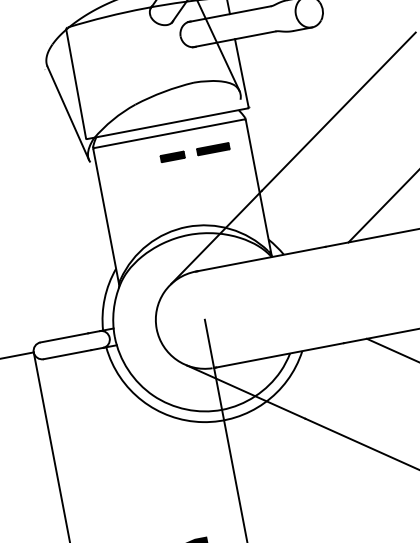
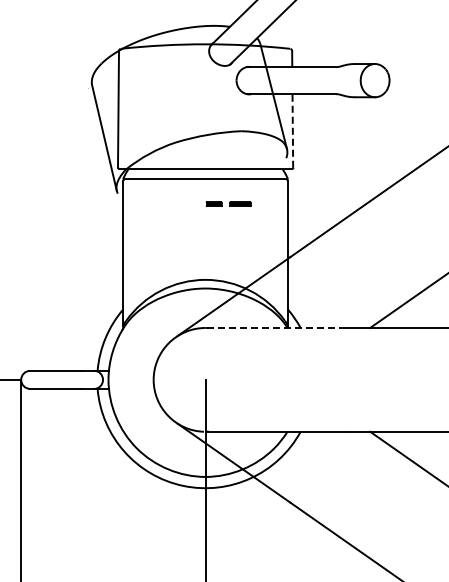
line: (241, 72) -> (292, 130), solid -> dashed
part: (195, 152) -> (228, 204), size x0.6
line: (261, 258) -> (276, 327), solid -> dashed

